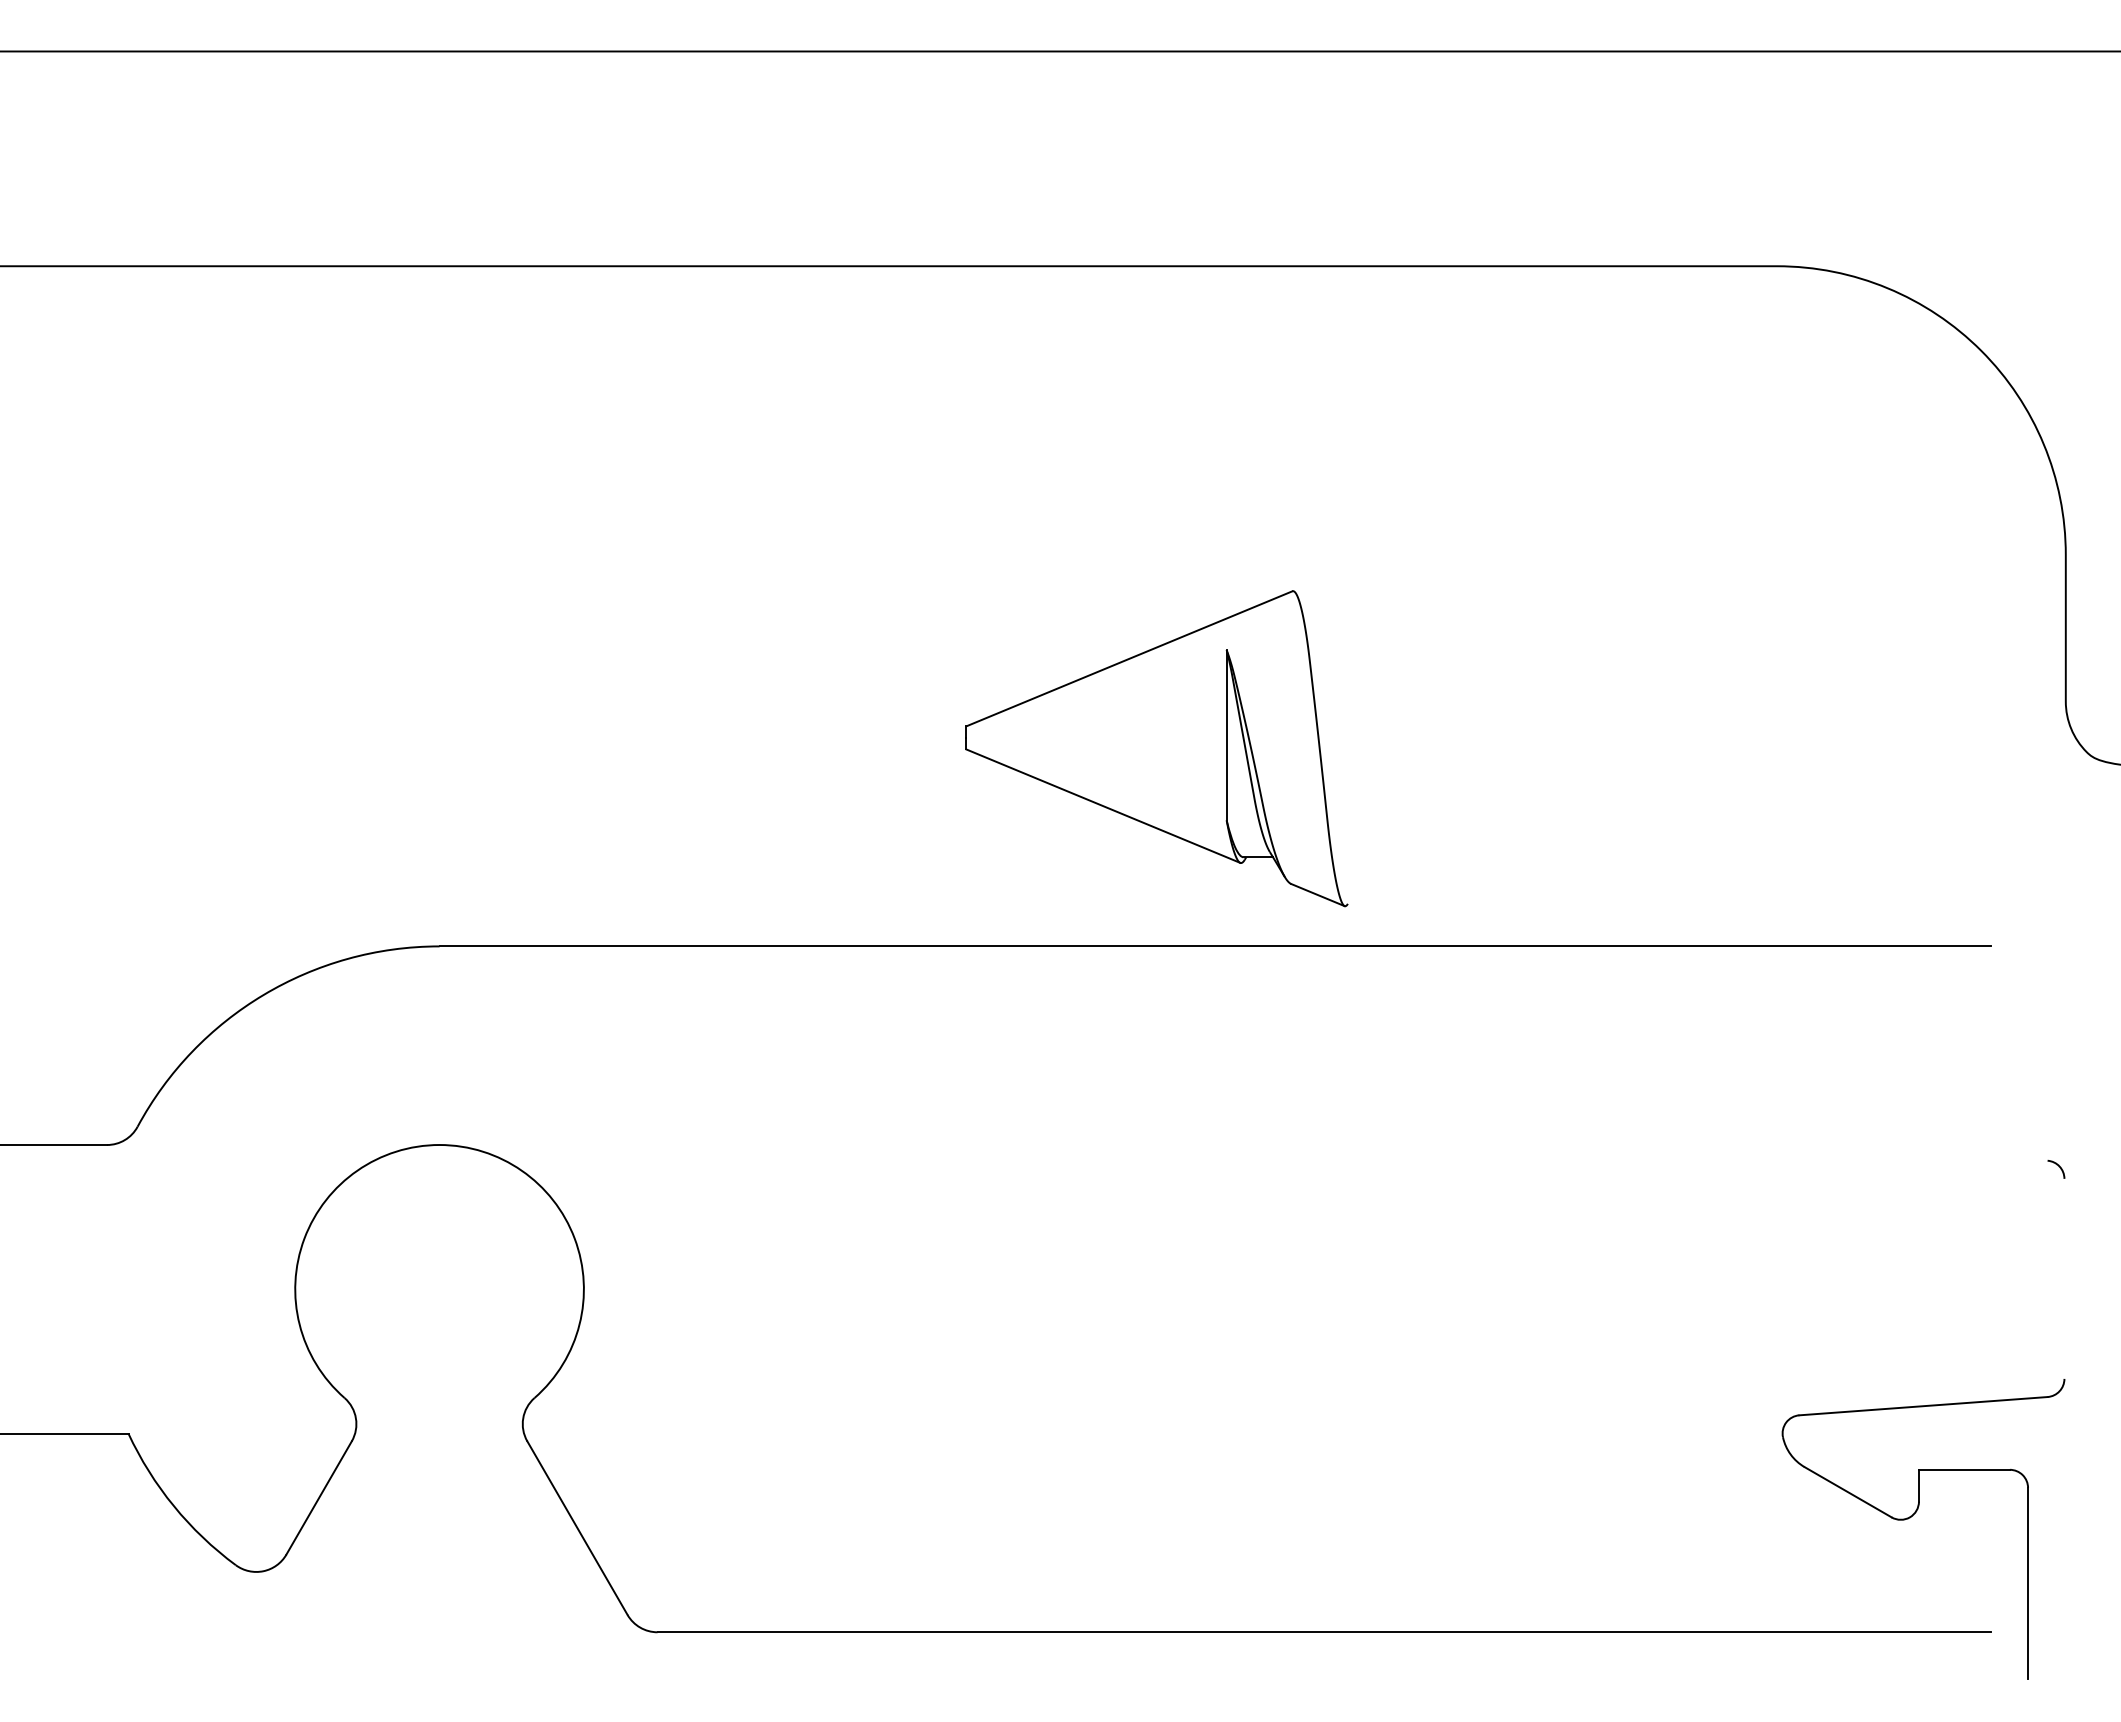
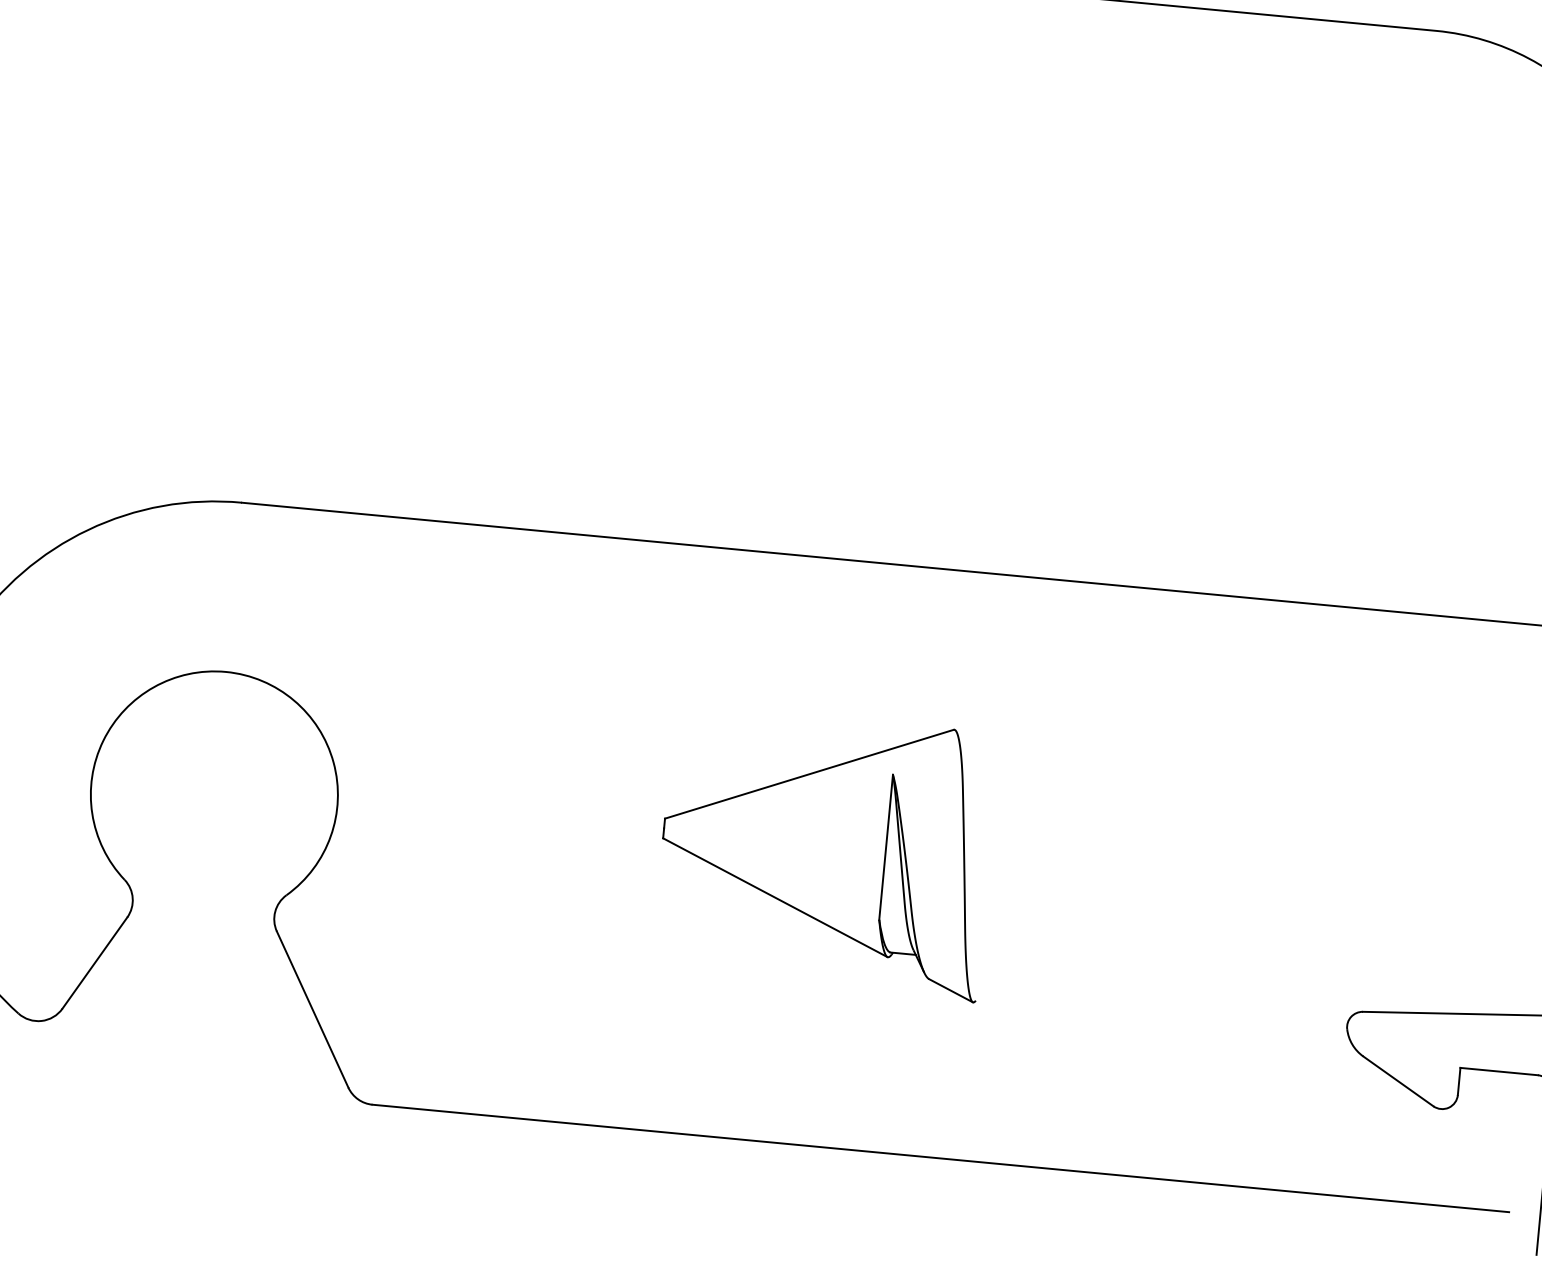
part: (1156, 748) -> (825, 852), moved

